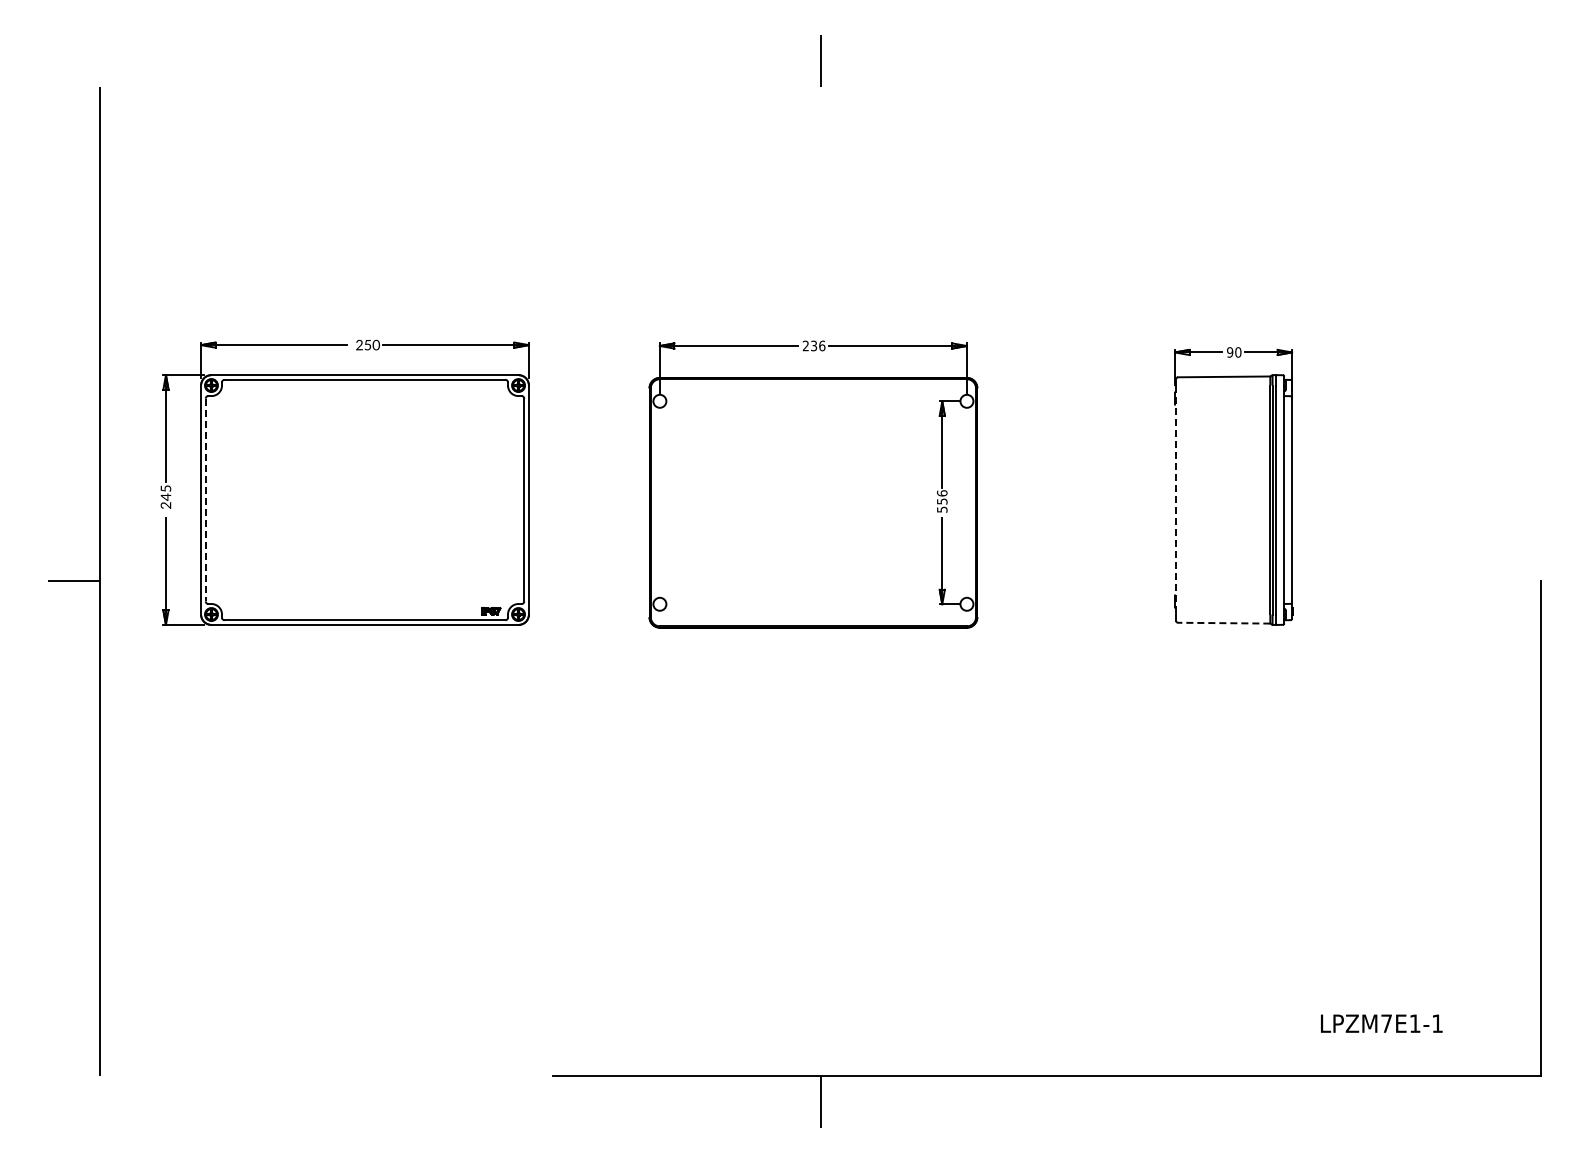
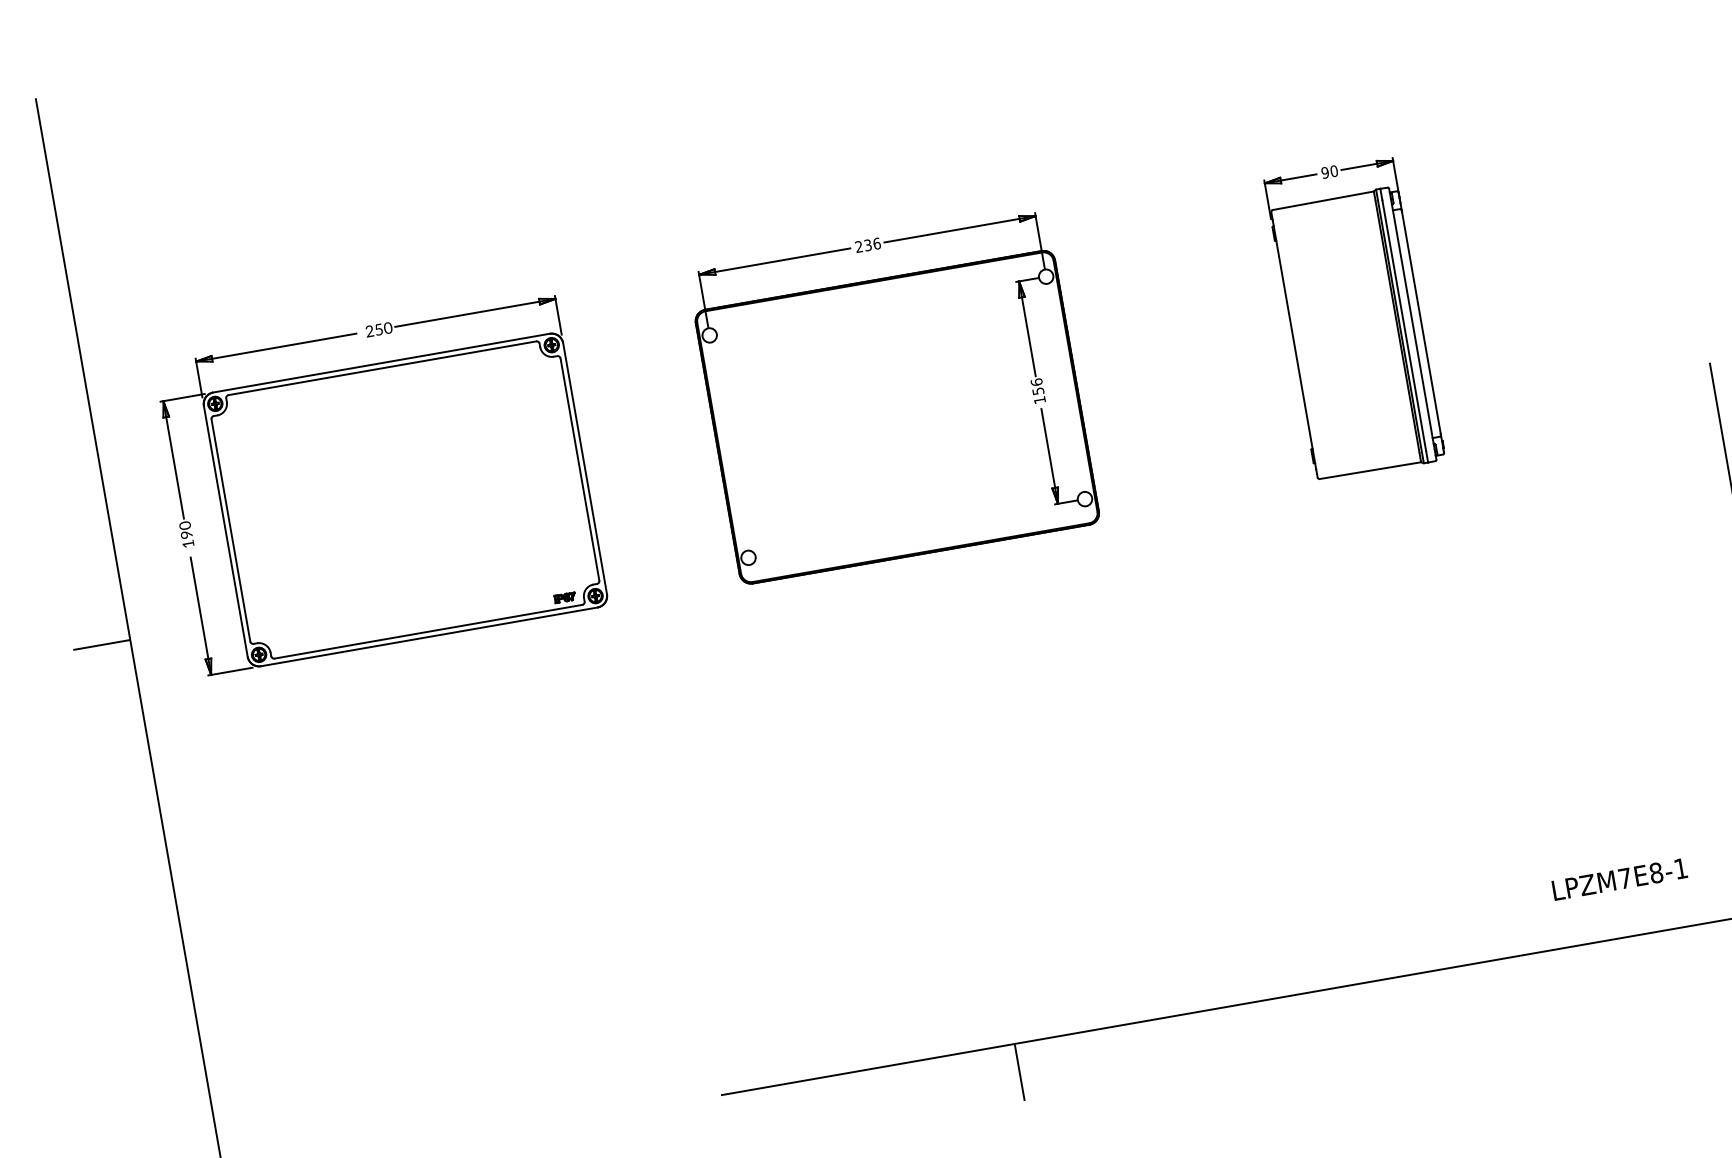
text: (165, 496) -> (186, 534), 245 -> 190
line: (205, 500) -> (230, 531), dashed -> solid
line: (1176, 500) -> (1294, 345), dashed -> solid
text: (942, 509) -> (1040, 399), 556 -> 156
line: (1223, 623) -> (1369, 471), dashed -> solid
text: (1414, 1023) -> (1655, 872), LPZM7E1-1 -> LPZM7E8-1

